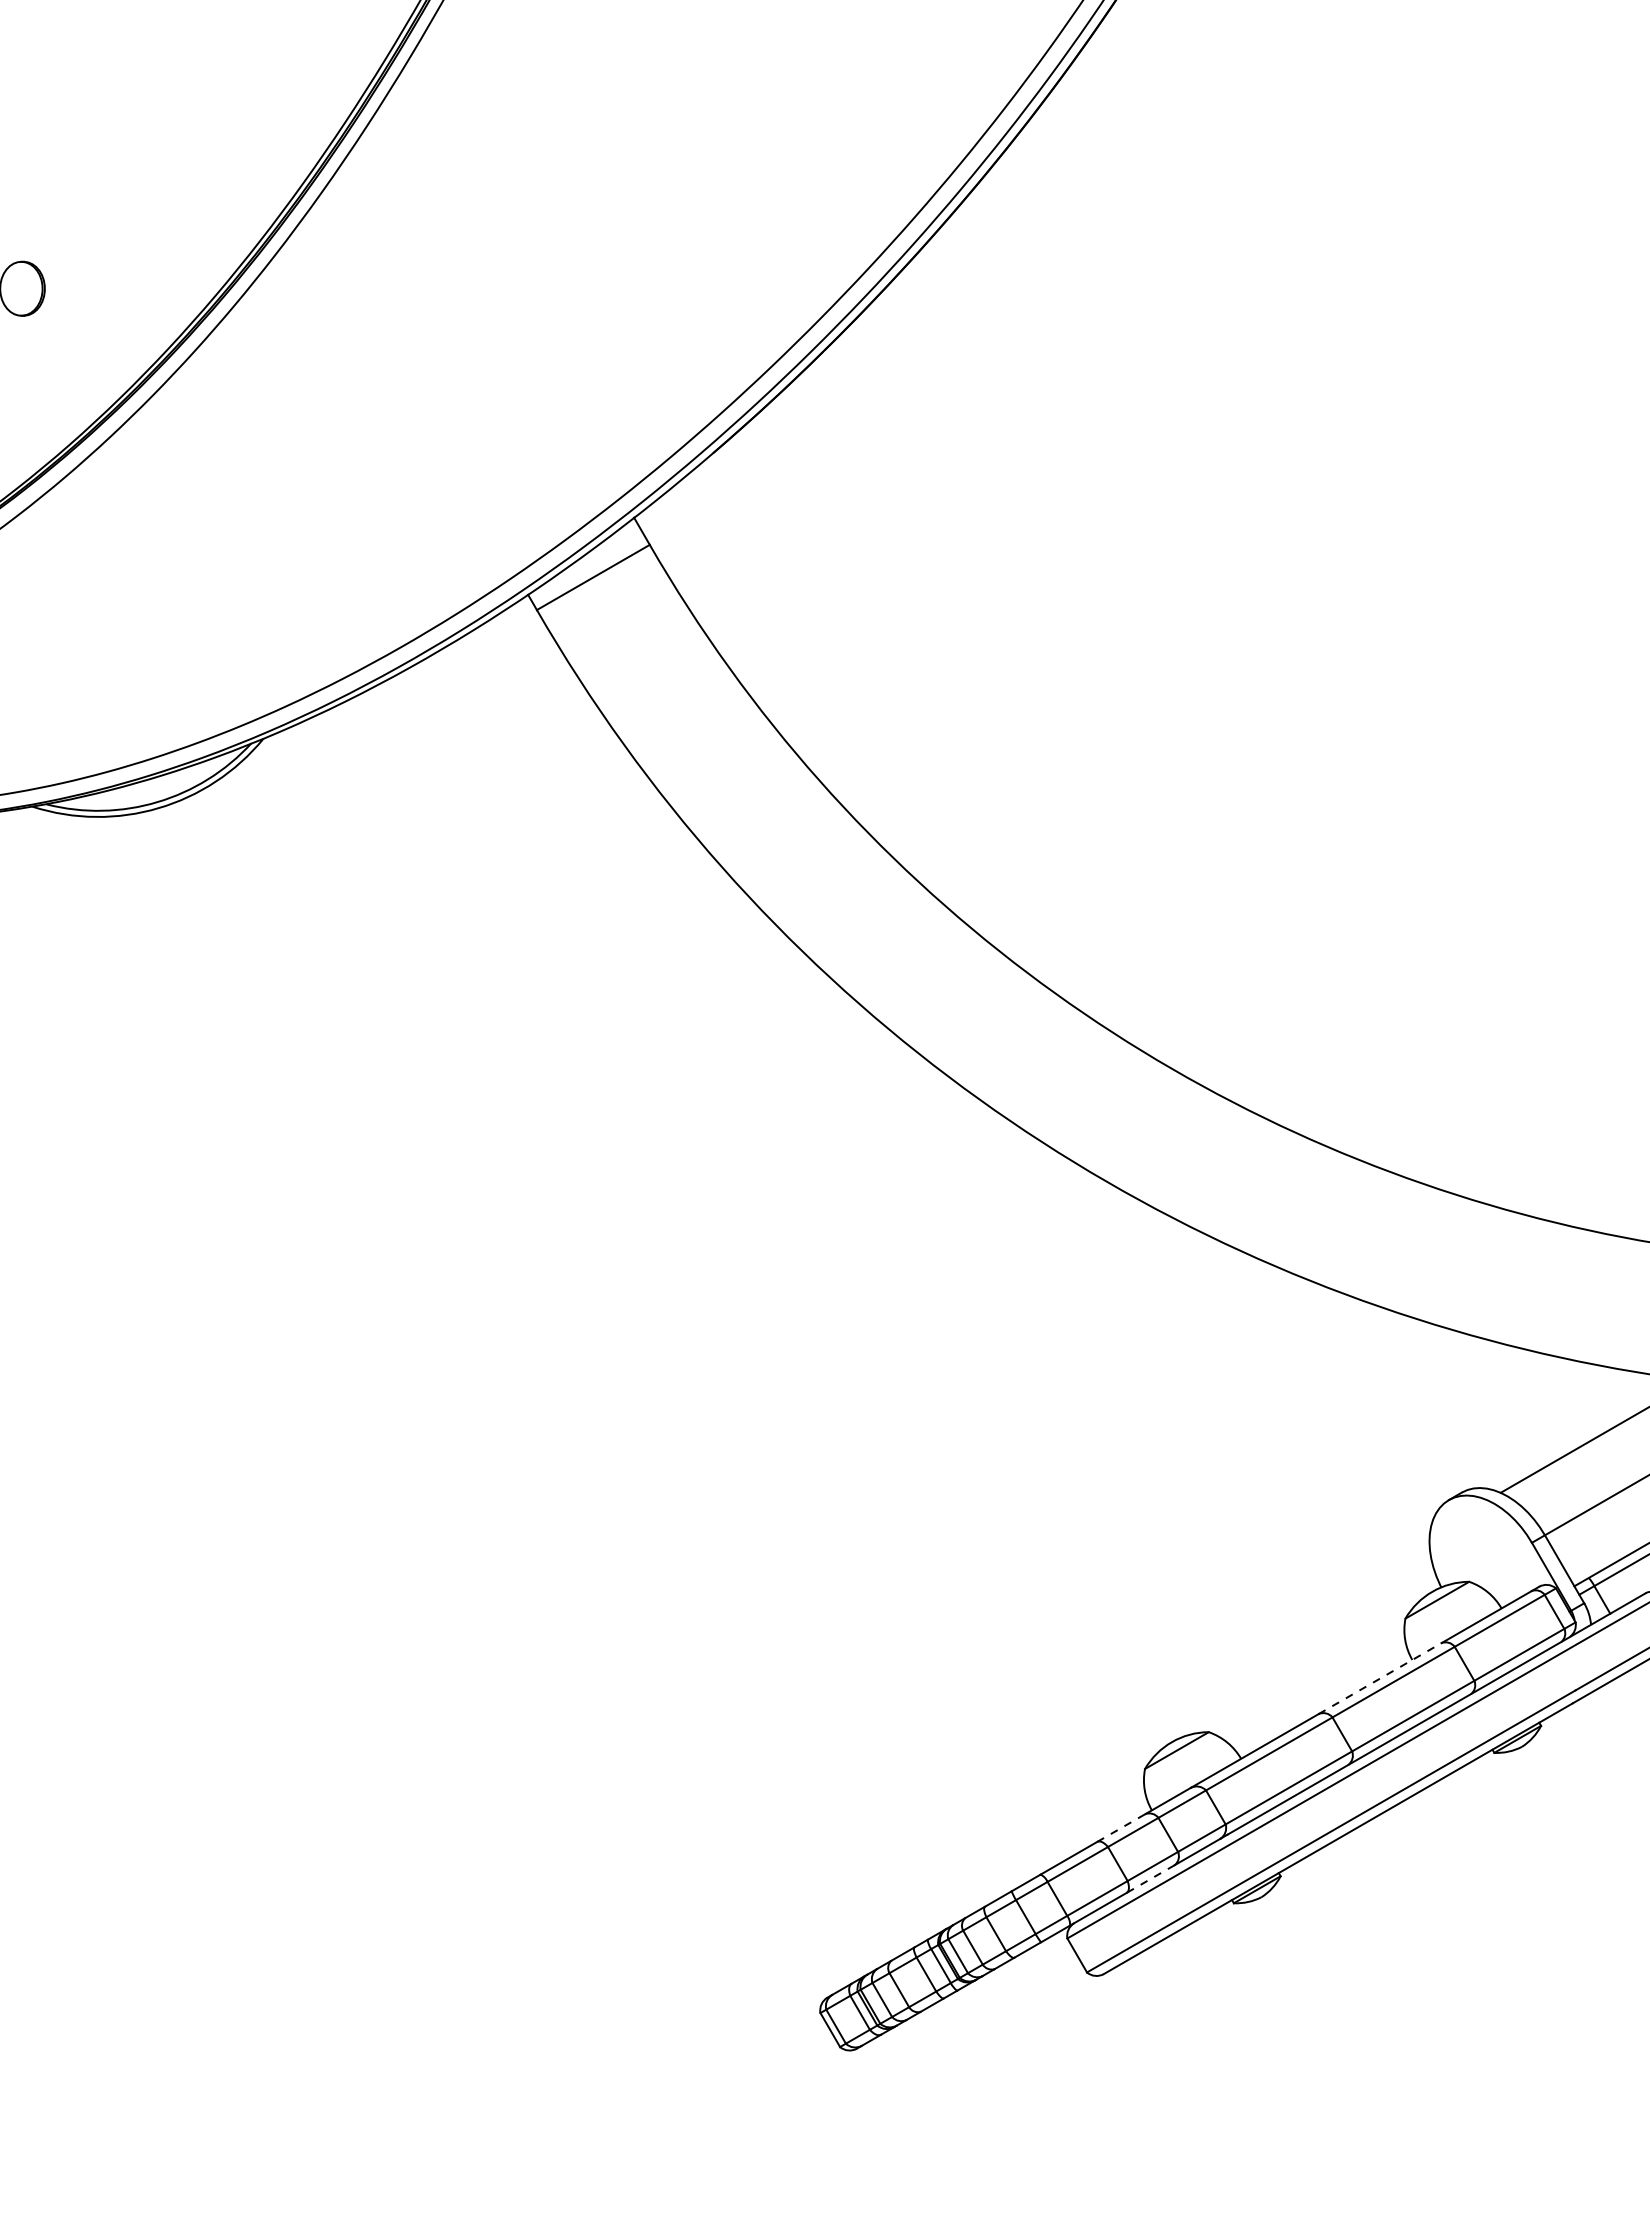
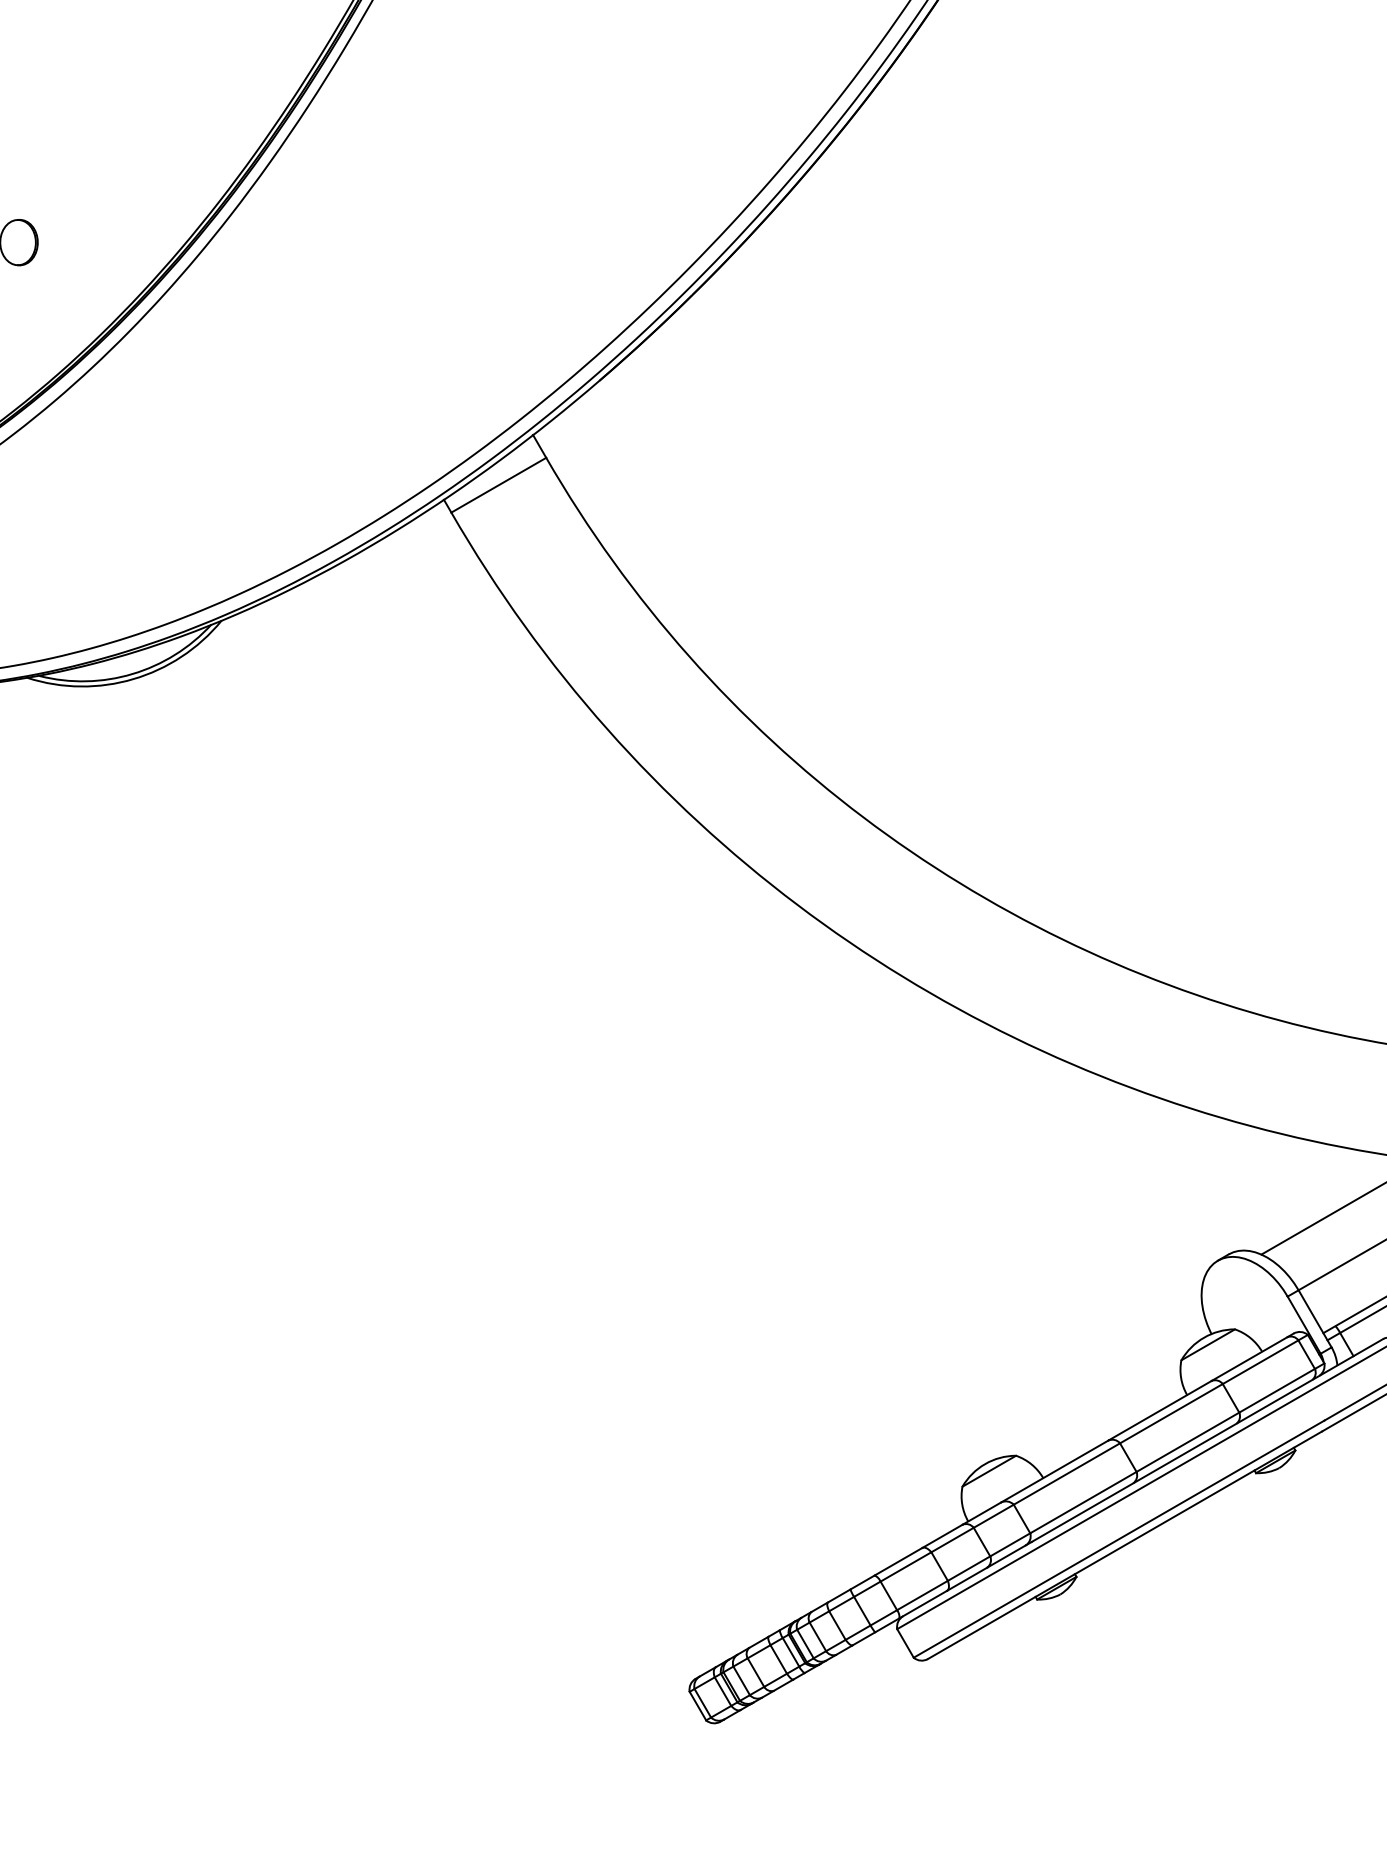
line: (1380, 1678) -> (1160, 1410), dashed -> solid
line: (1121, 1828) -> (942, 1536), dashed -> solid
line: (1150, 1879) -> (967, 1579), dashed -> solid

